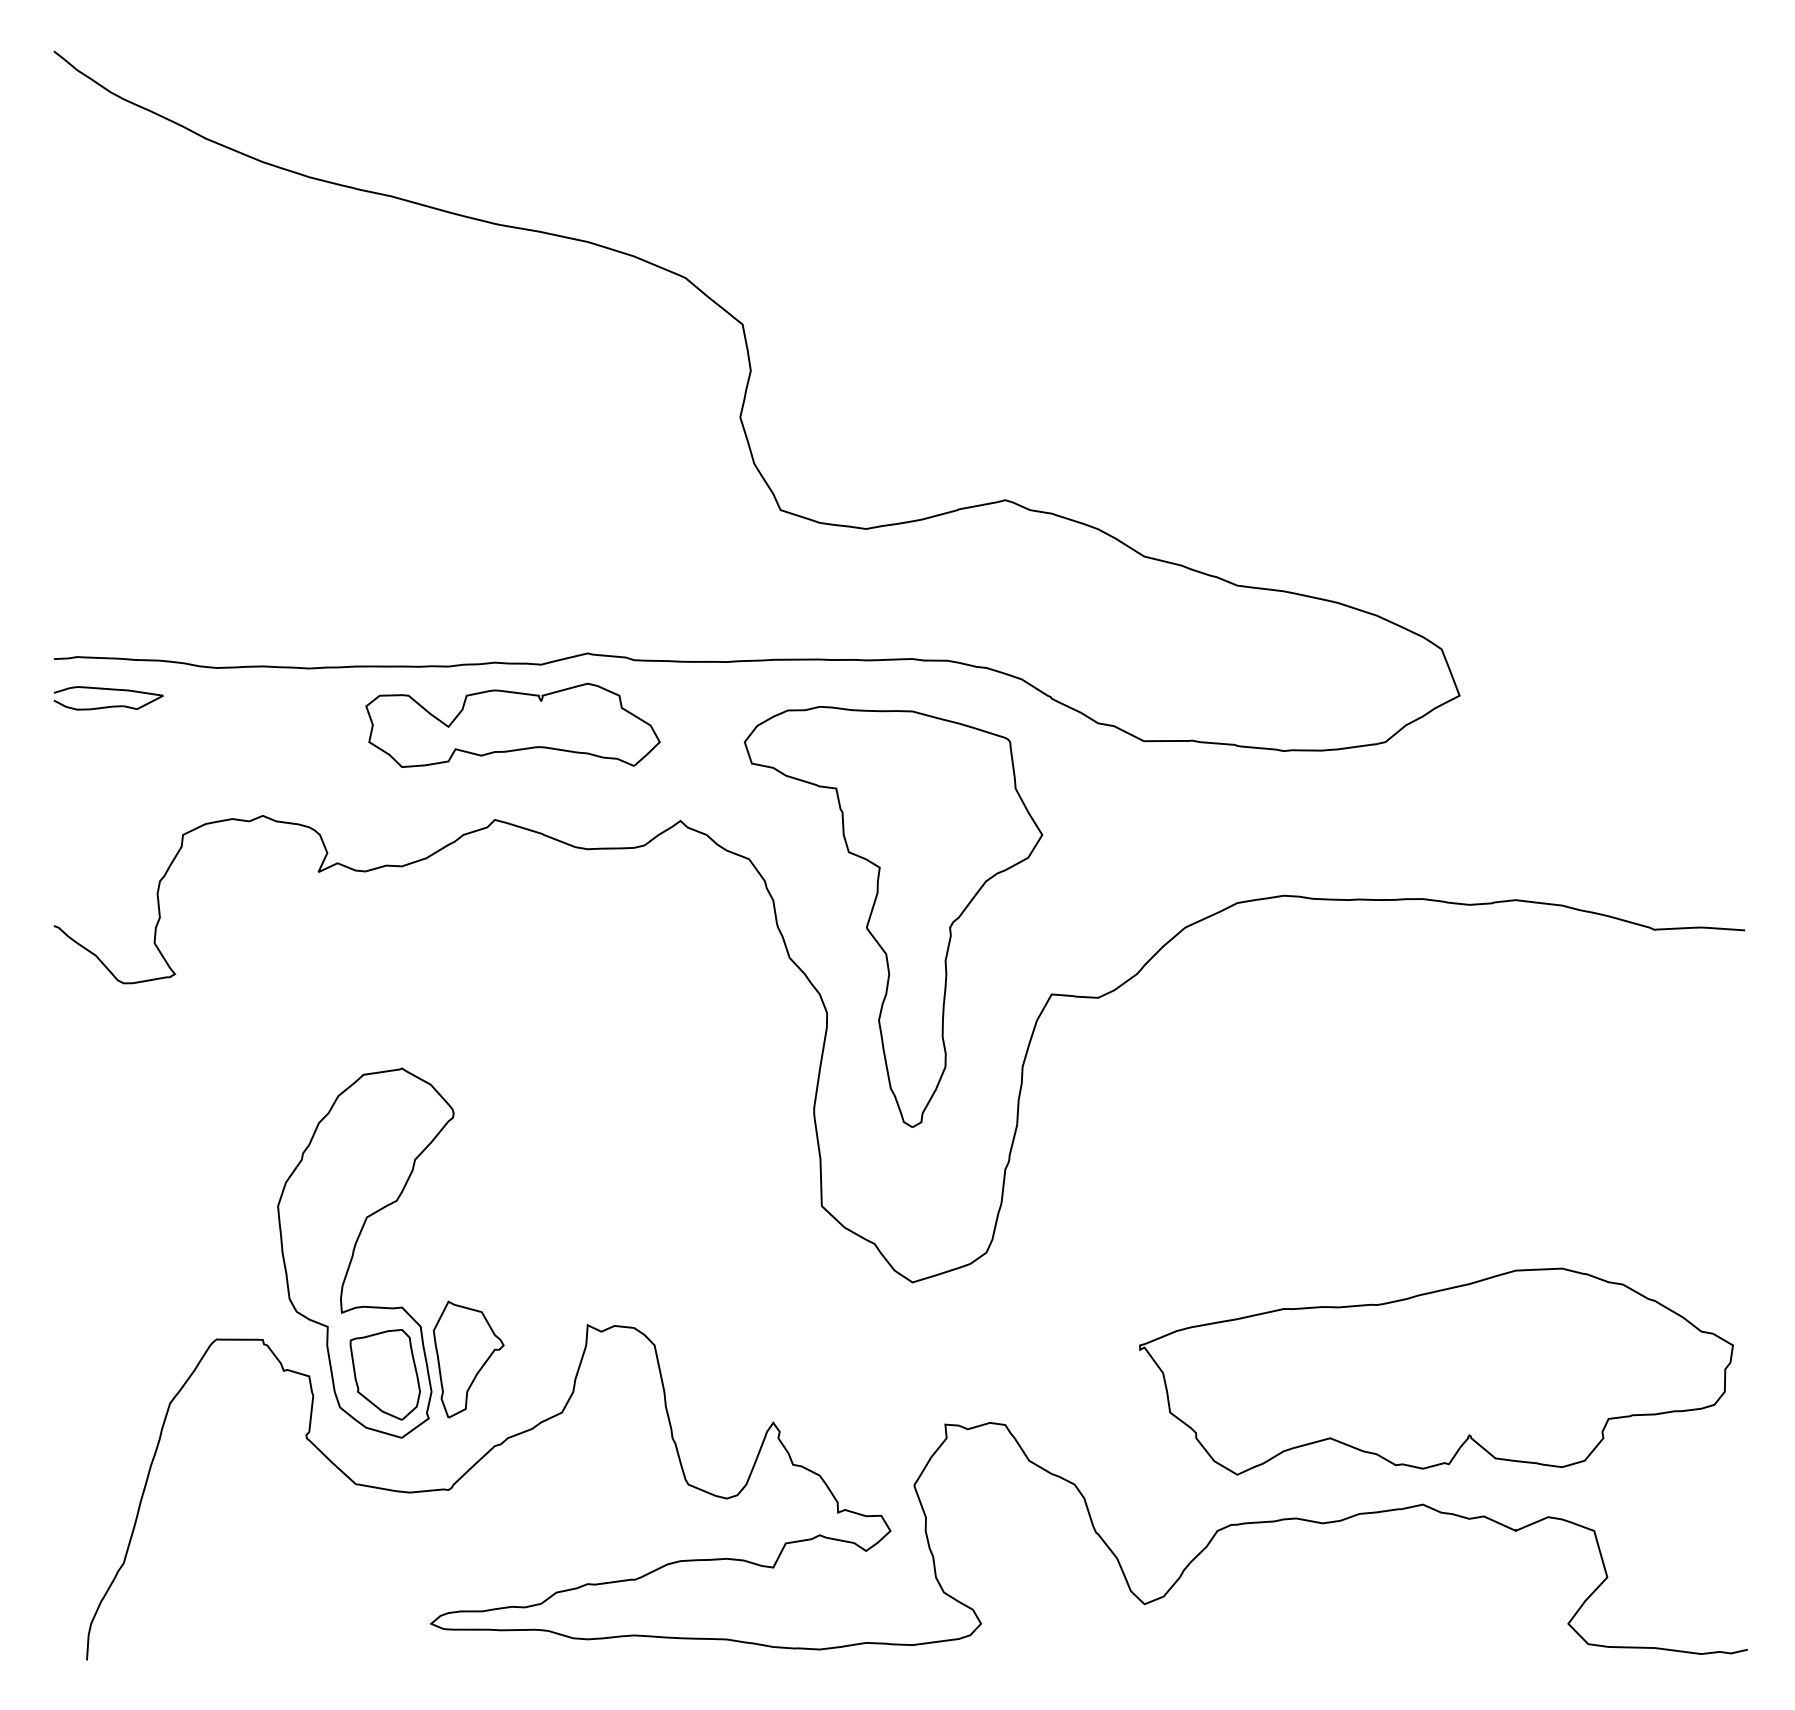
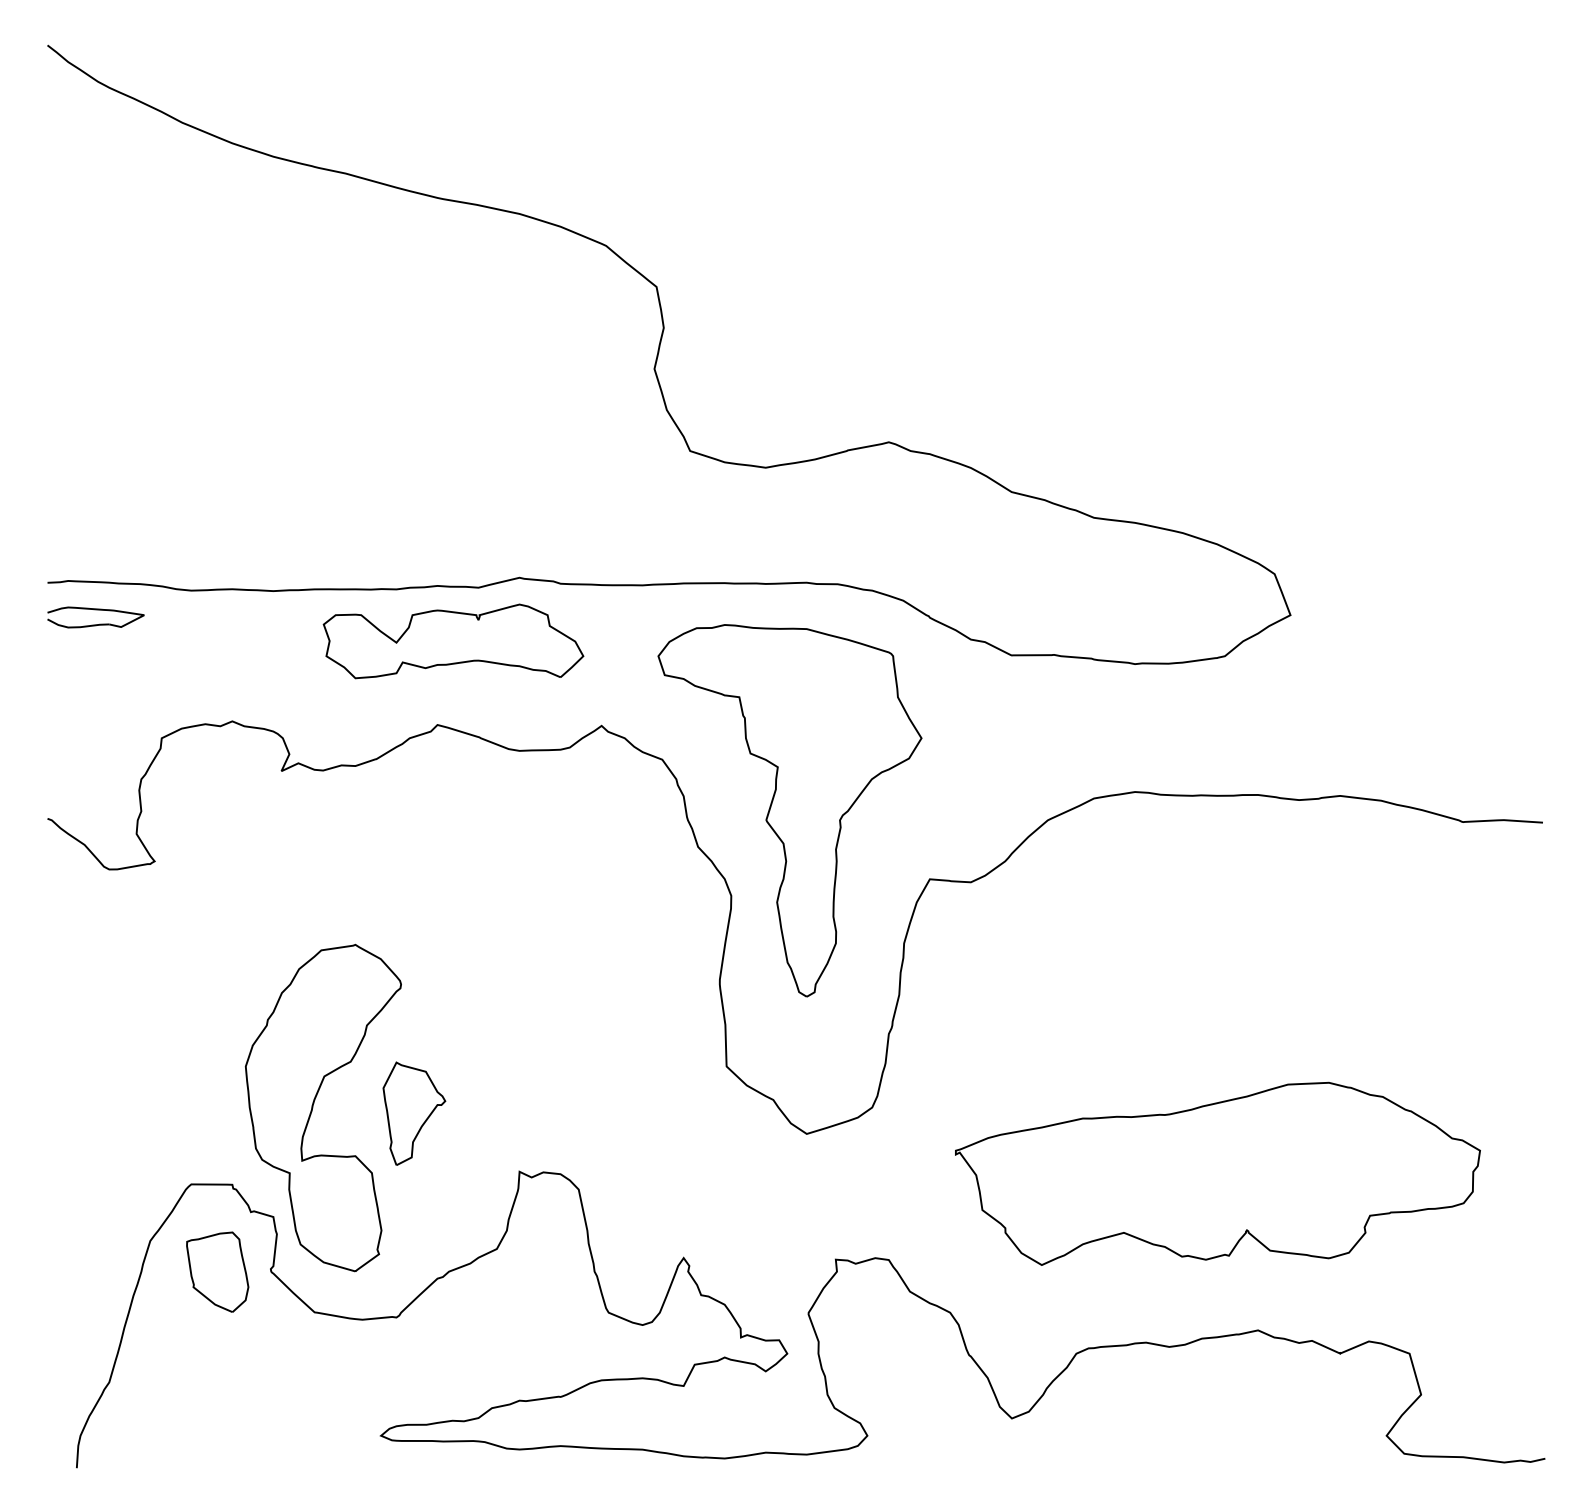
part: (468, 1359) -> (414, 1113), moved
part: (1436, 1371) -> (1217, 1173), moved
part: (384, 1374) -> (217, 1271), moved

